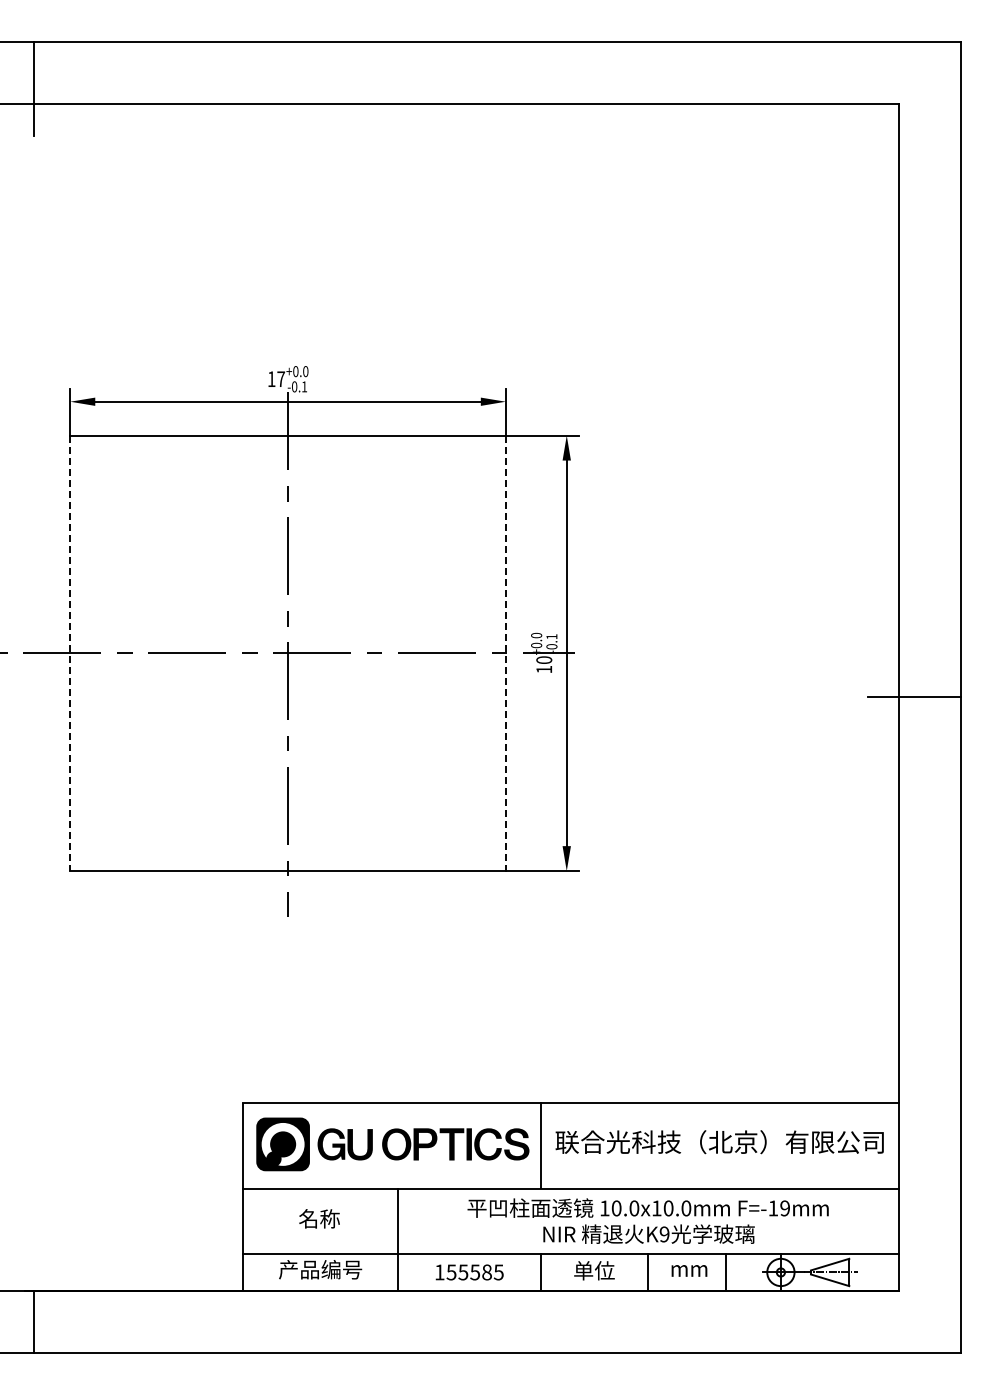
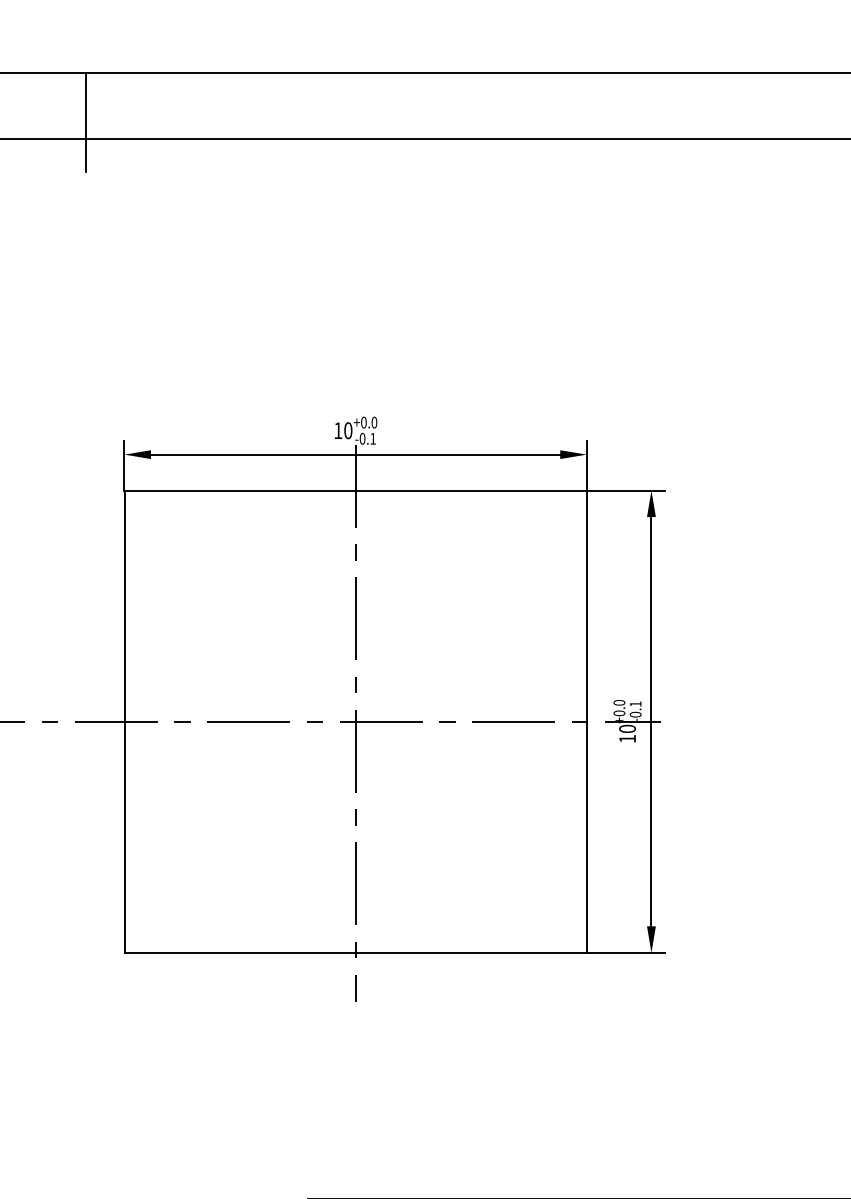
text: (281, 379) -> (348, 431), 17 -> 10
line: (70, 653) -> (124, 721), dashed -> solid
line: (505, 653) -> (586, 721), dashed -> solid

